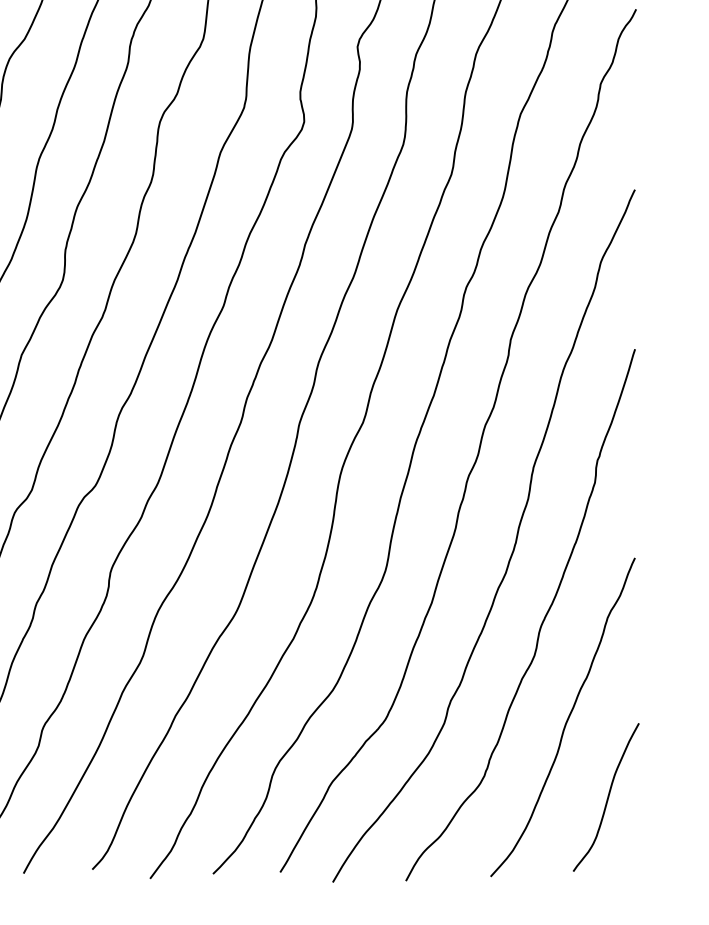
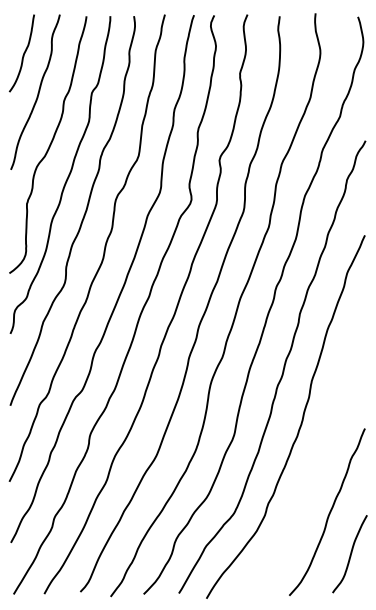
curve: (538, 626) -> (314, 464), removed

